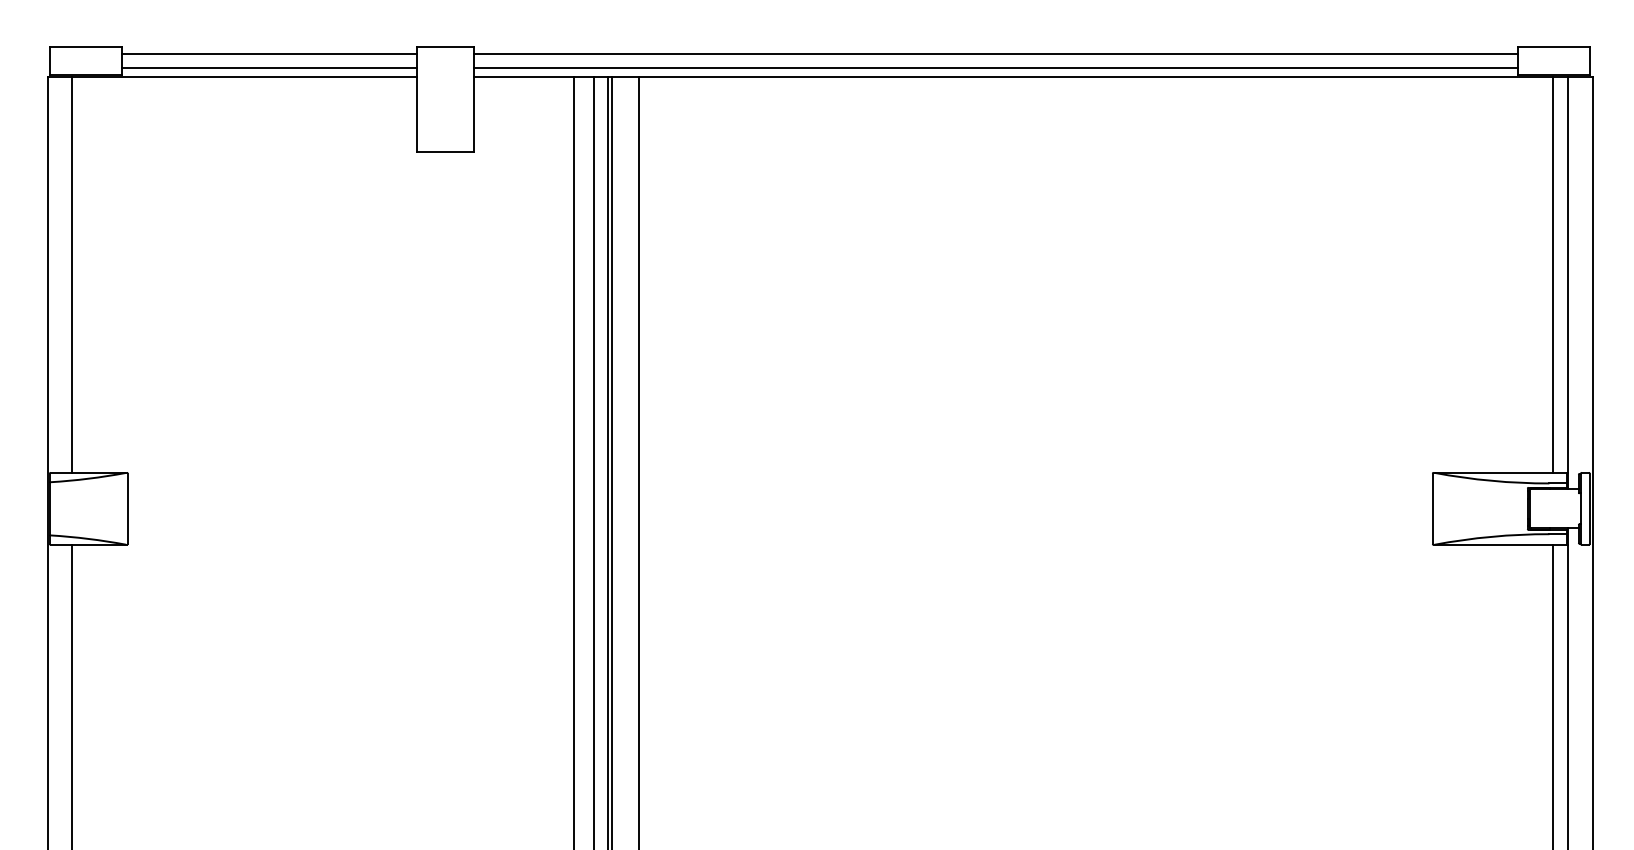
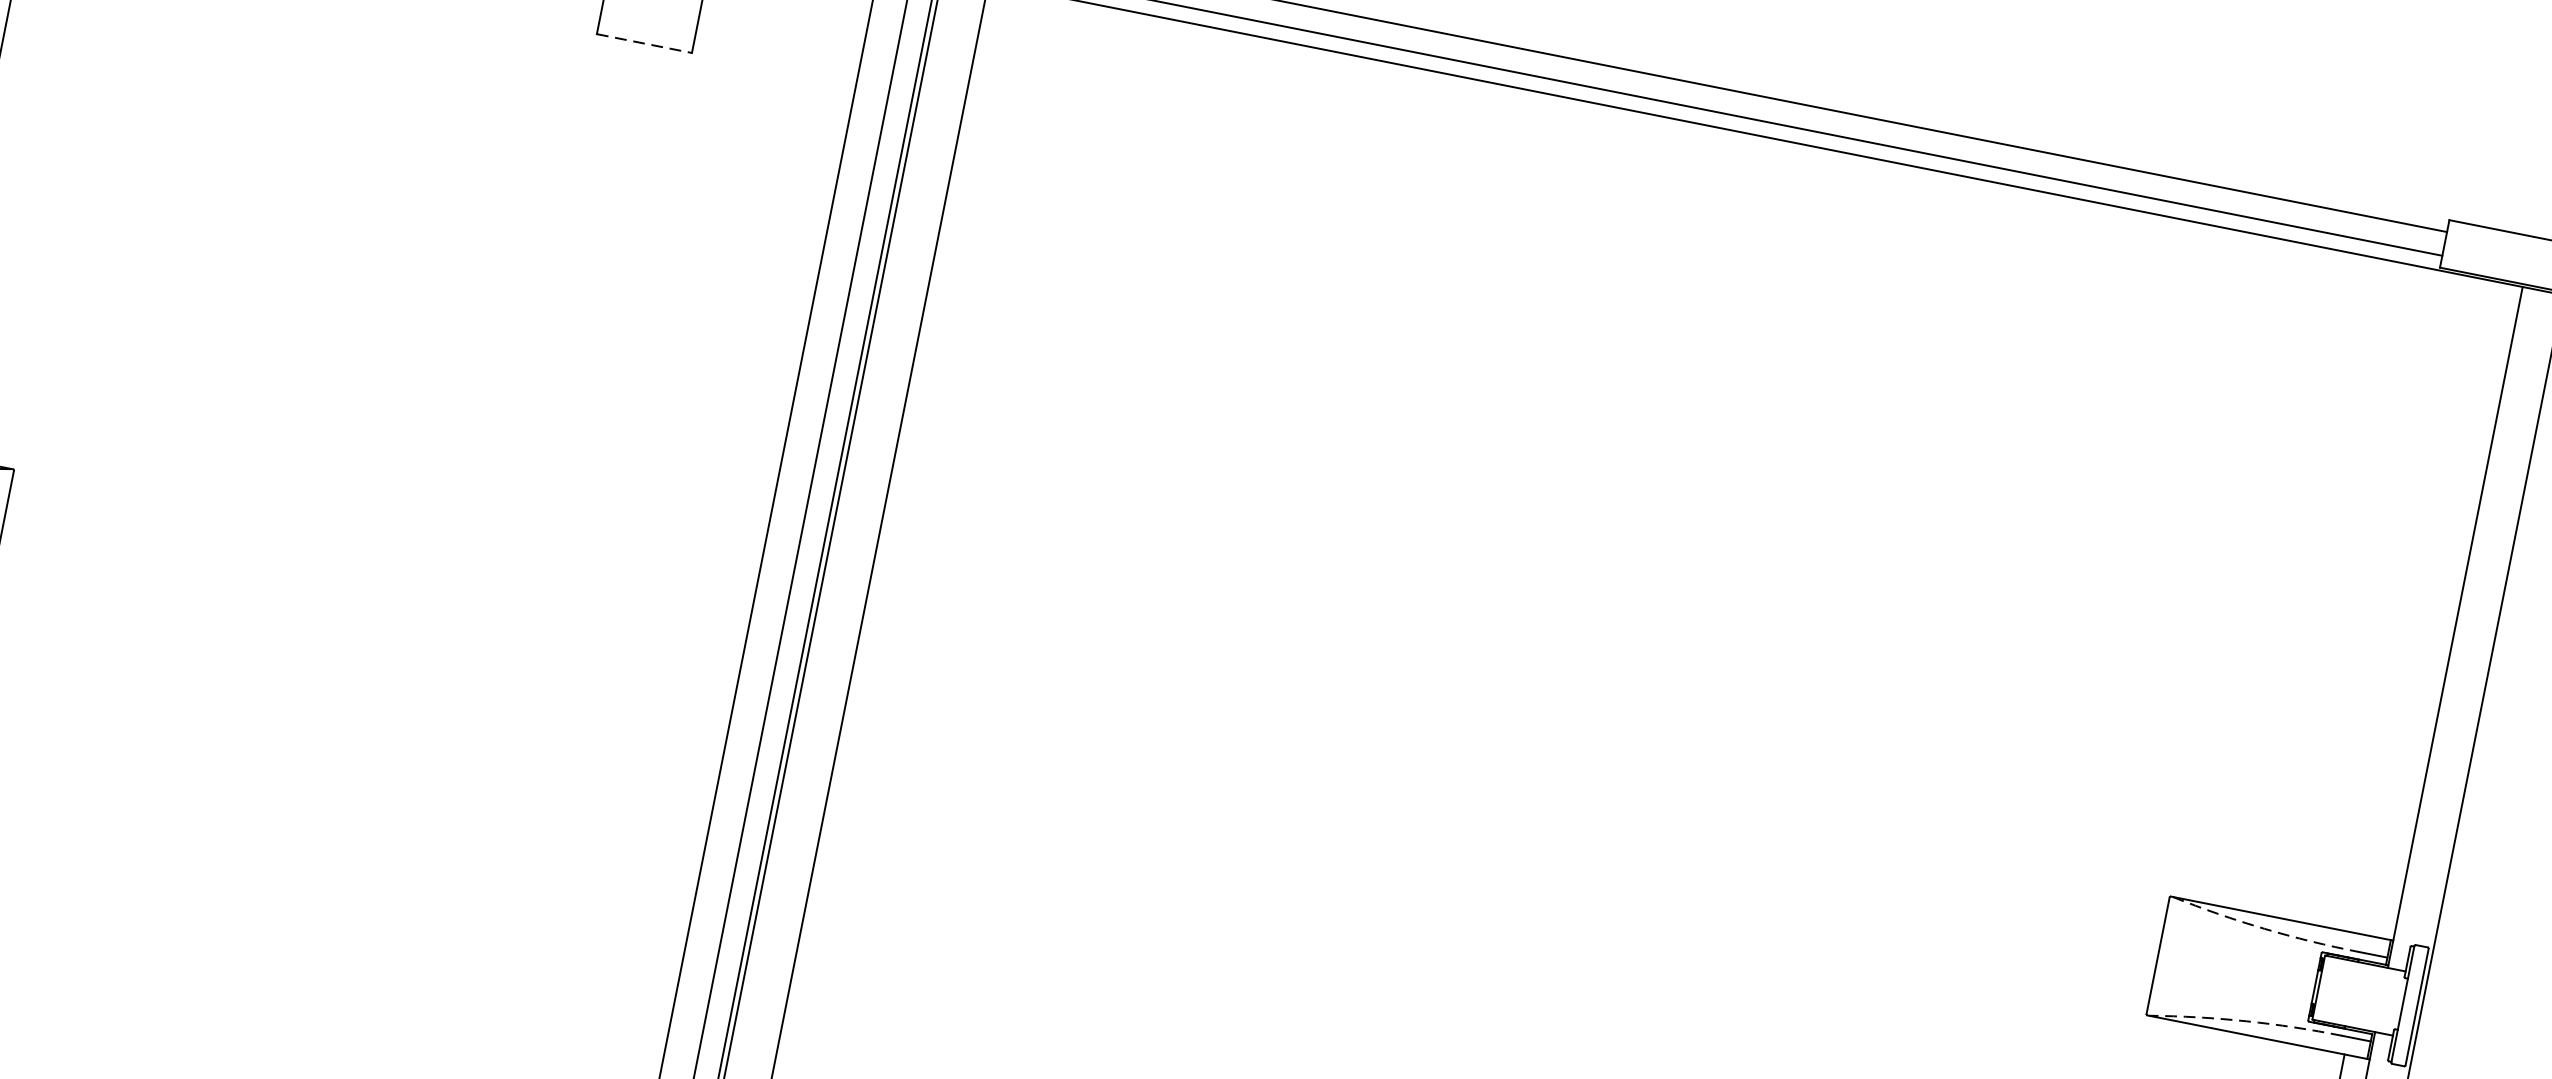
line: (445, 151) -> (644, 42), solid -> dashed
line: (1552, 274) -> (2432, 607), removed
arc: (1491, 480) -> (2264, 928), solid -> dashed
arc: (1491, 536) -> (2245, 1020), solid -> dashed

